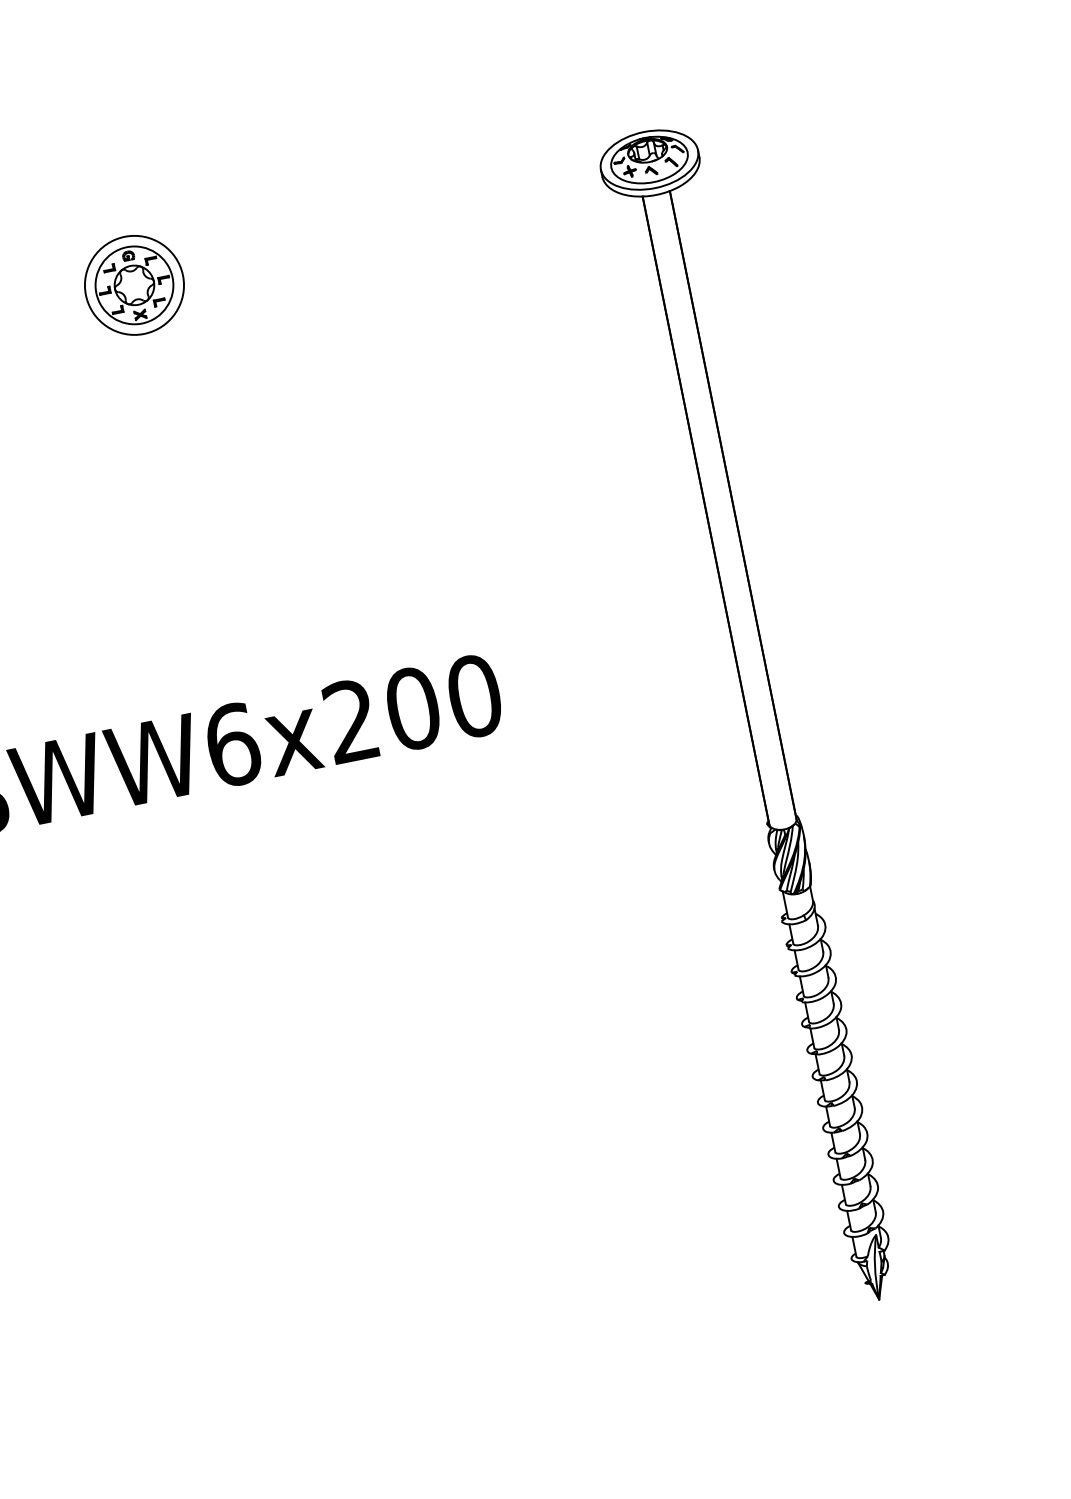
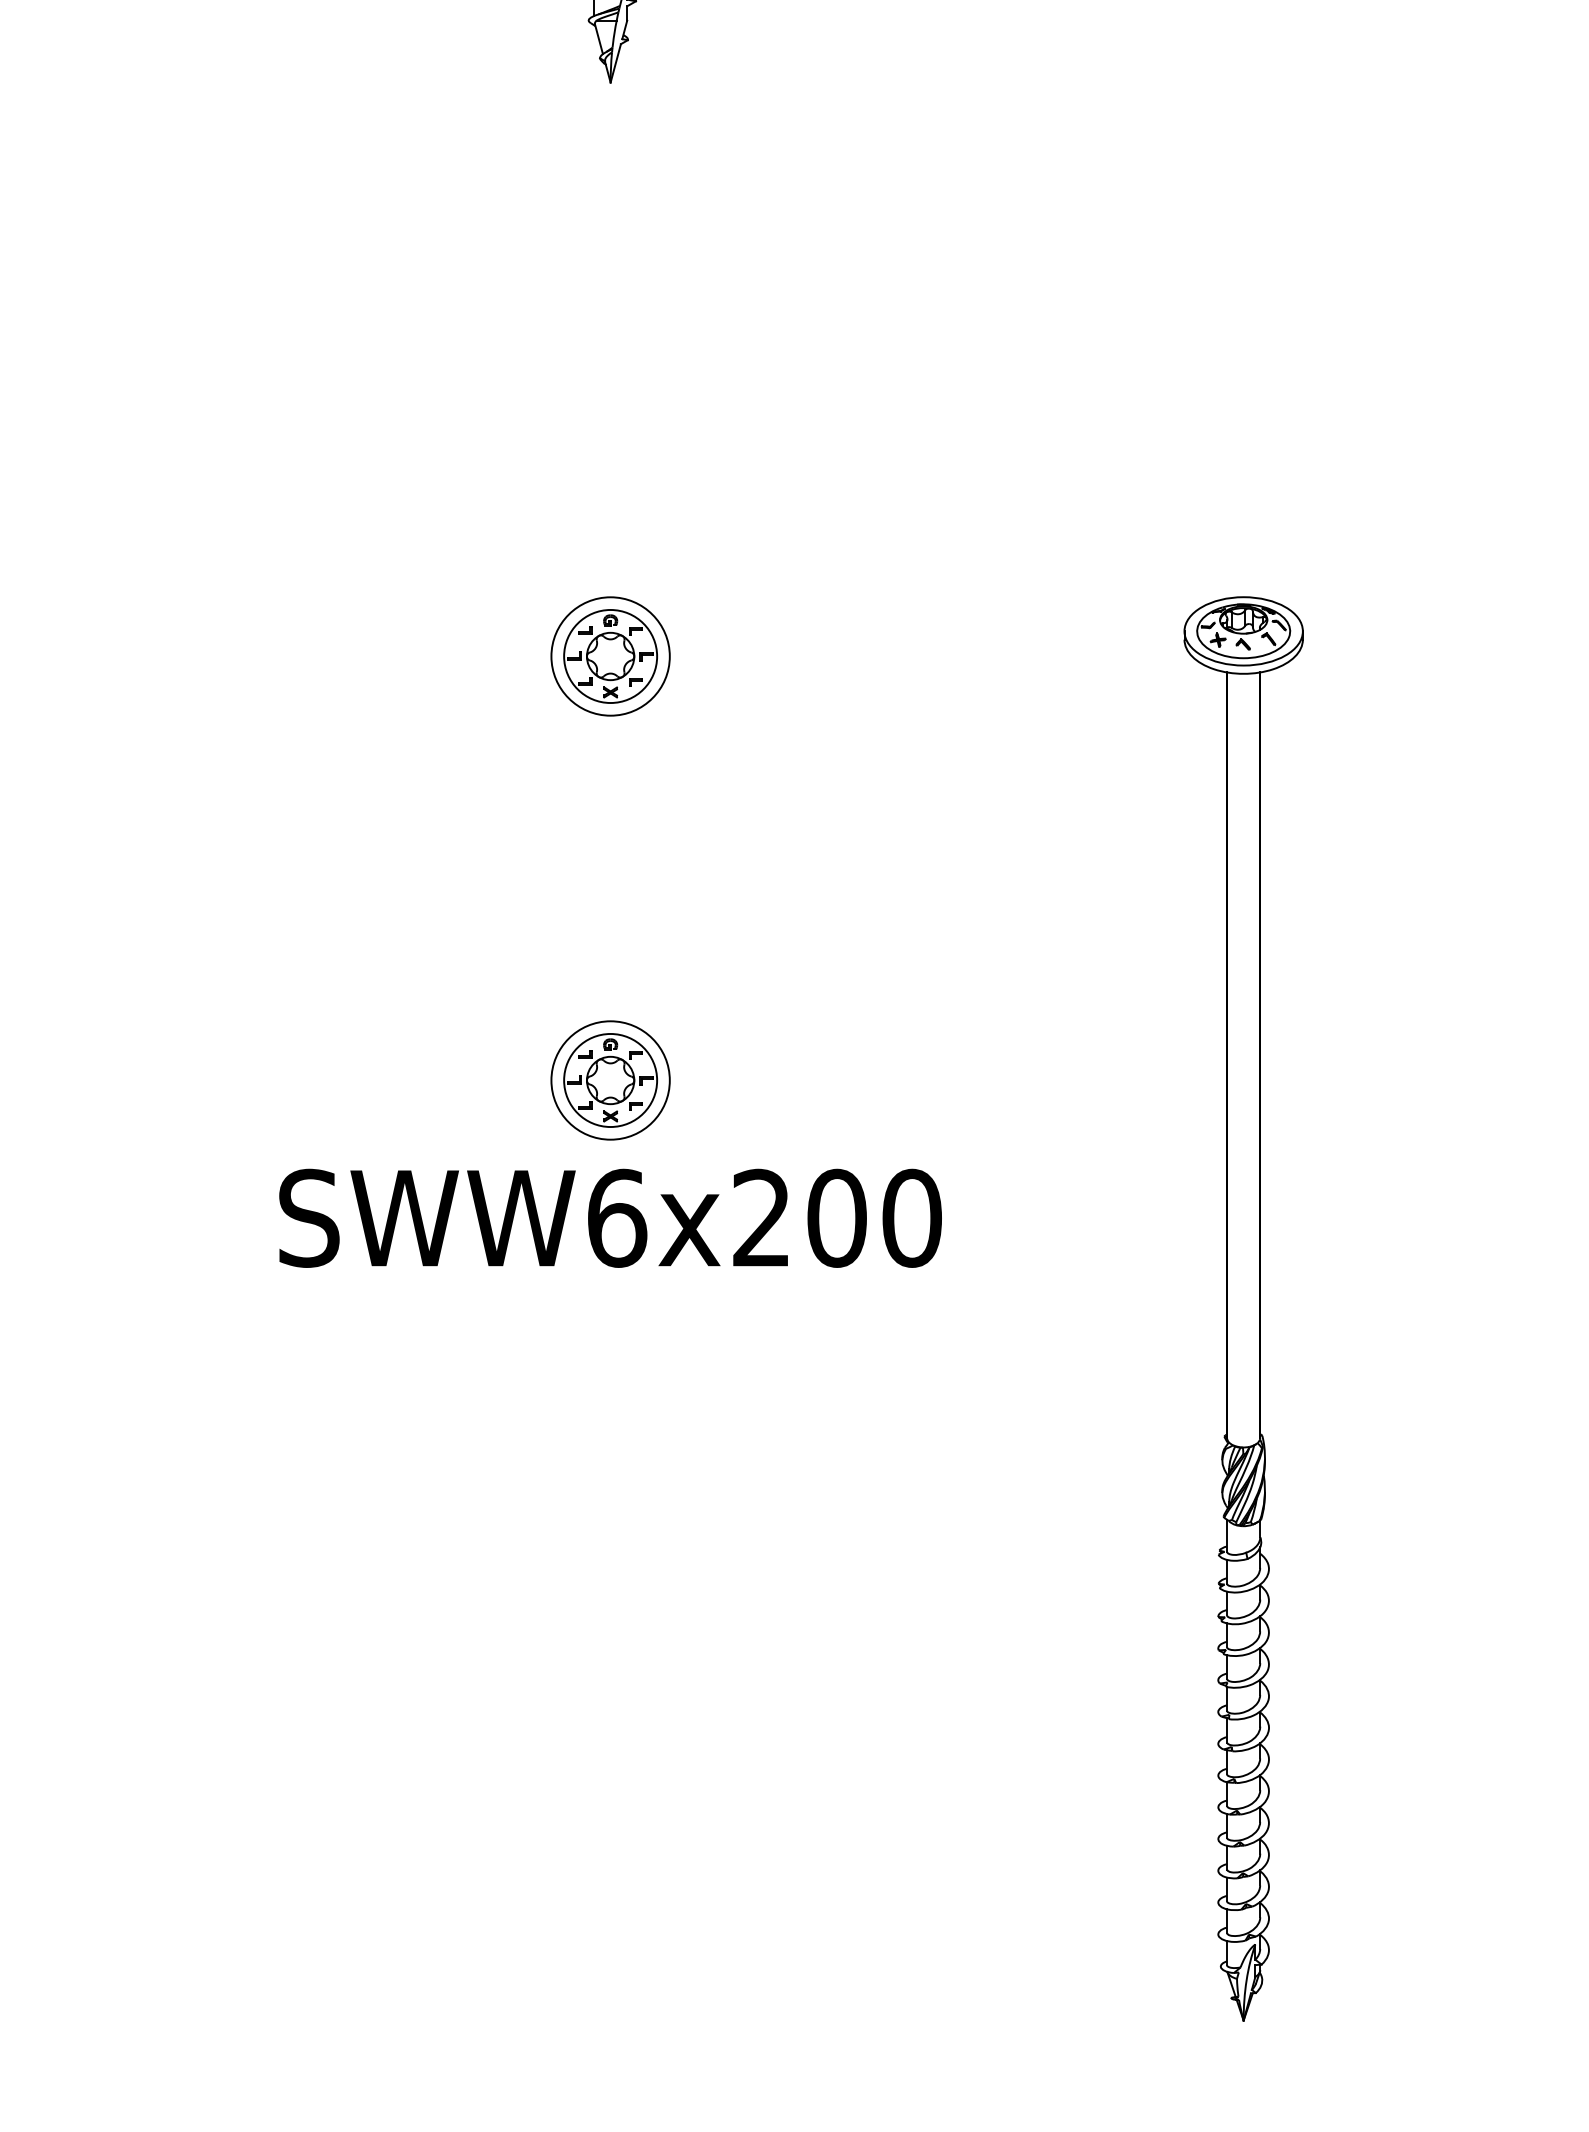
part: (204, 633) -> (610, 1080), added

